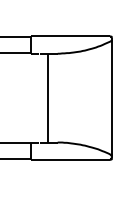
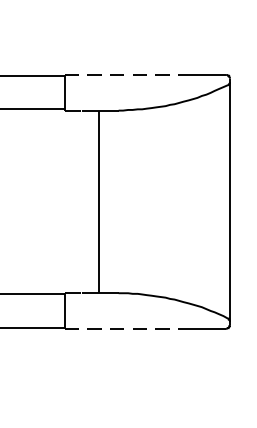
line: (62, 36) -> (128, 75), solid -> dashed
line: (62, 159) -> (128, 328), solid -> dashed

